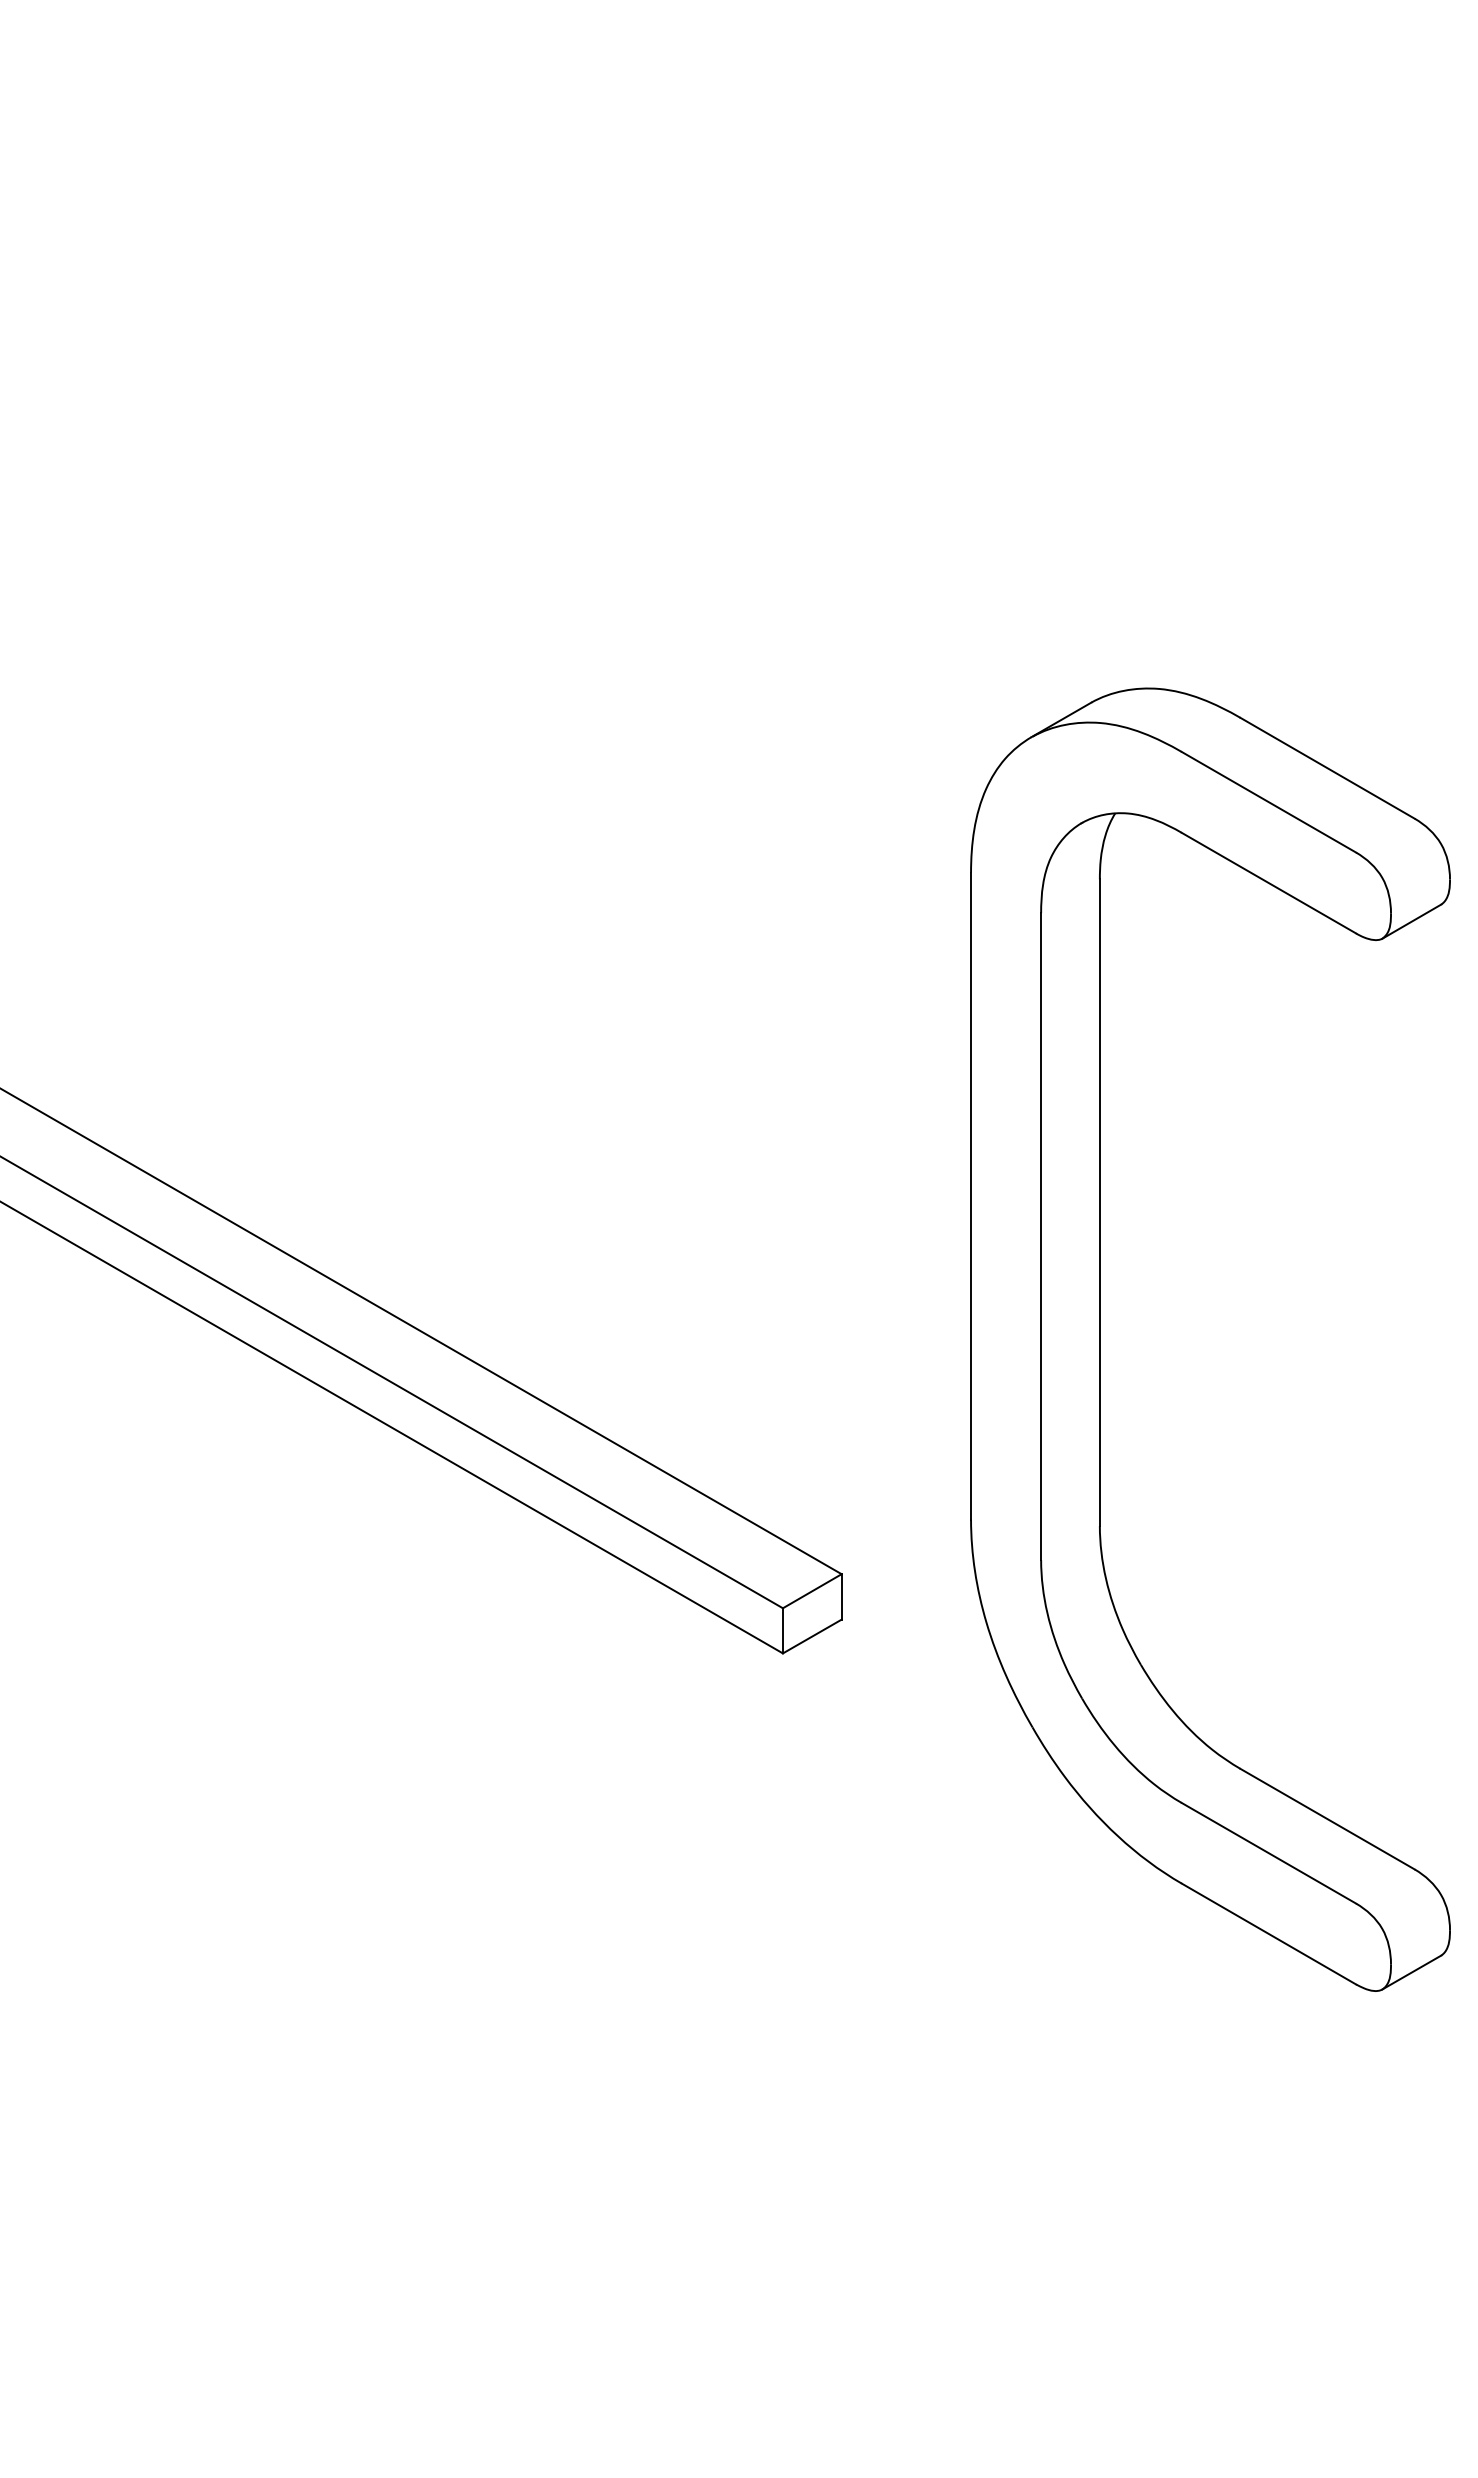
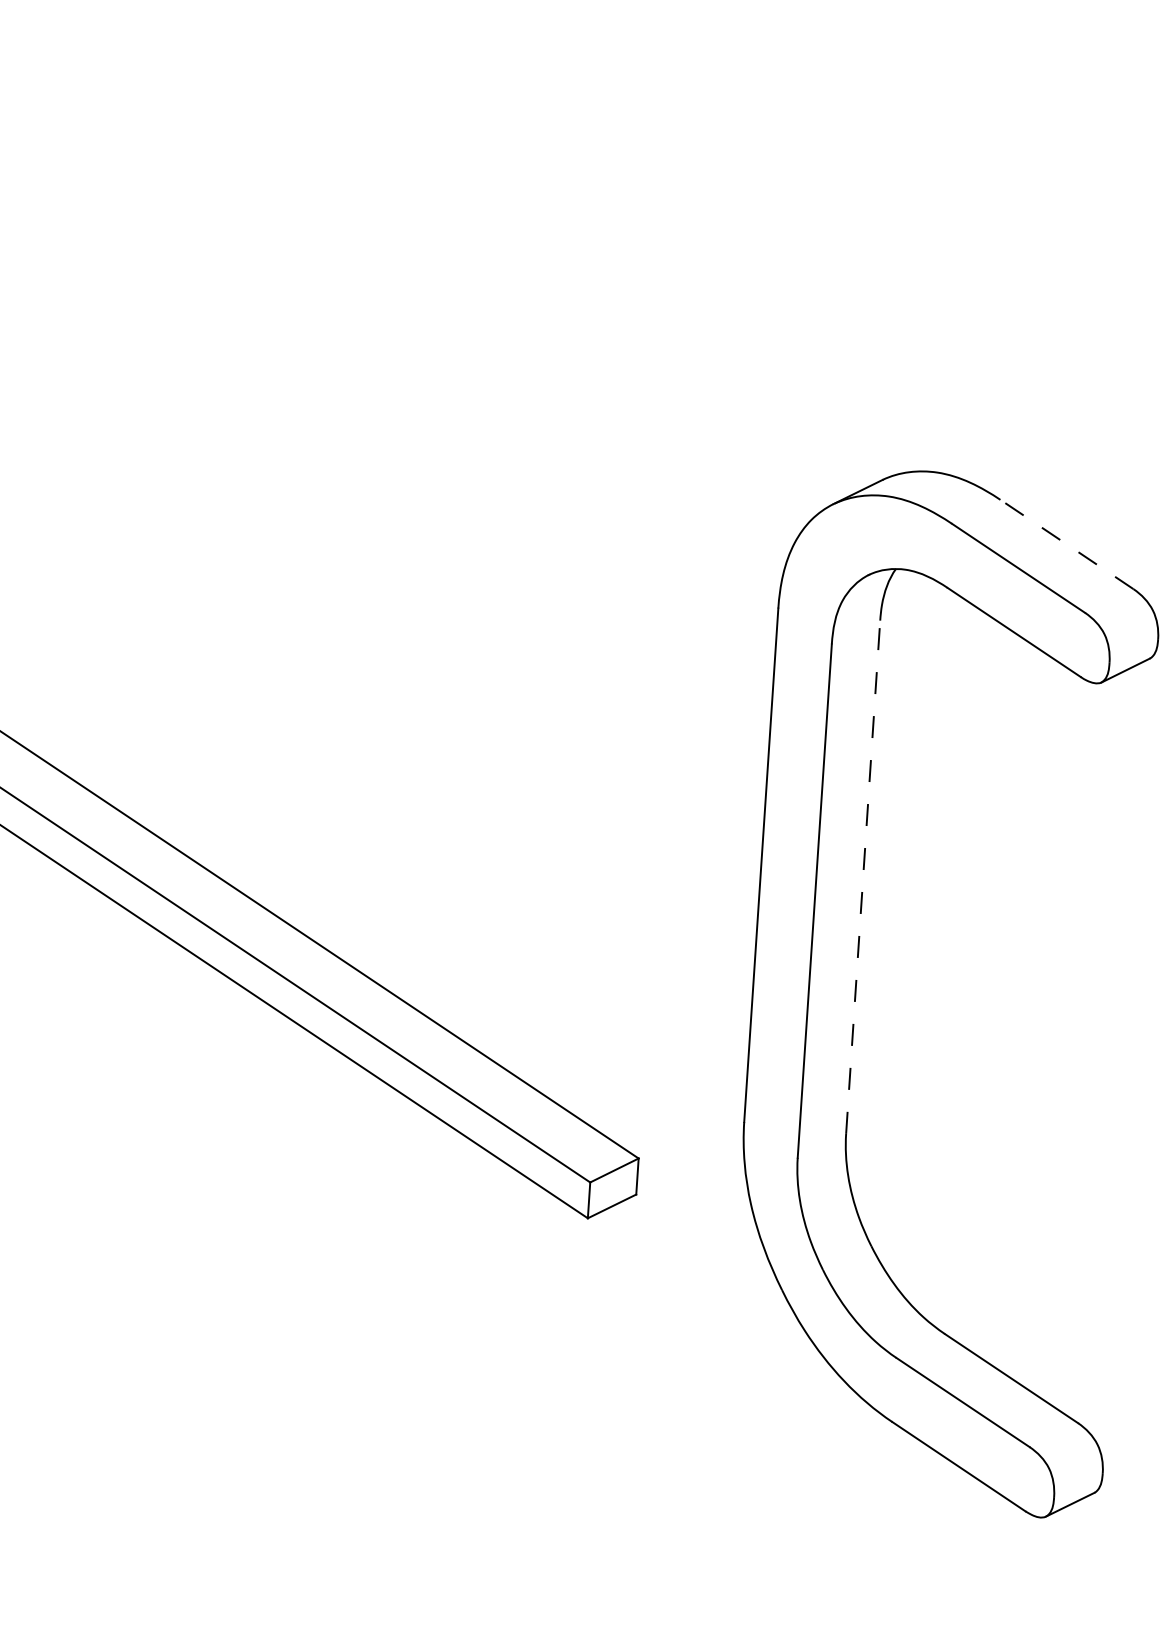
line: (1327, 768) -> (1066, 544), solid -> dashed
line: (1099, 1202) -> (862, 877), solid -> dashed

